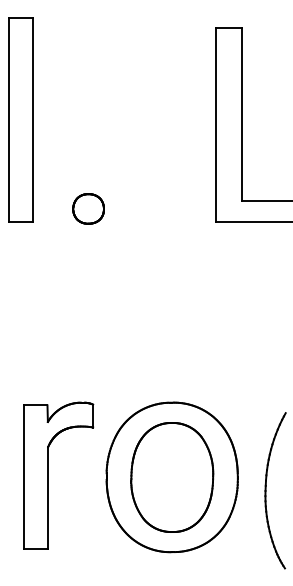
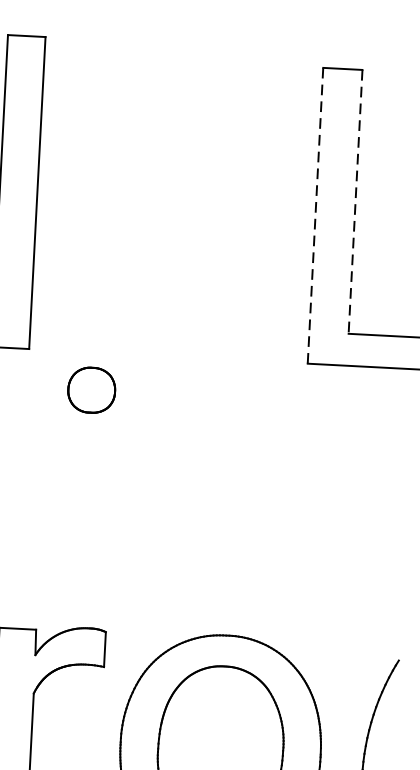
line: (241, 114) -> (355, 201), solid -> dashed
line: (215, 125) -> (314, 216), solid -> dashed
part: (88, 208) -> (91, 389), moved

